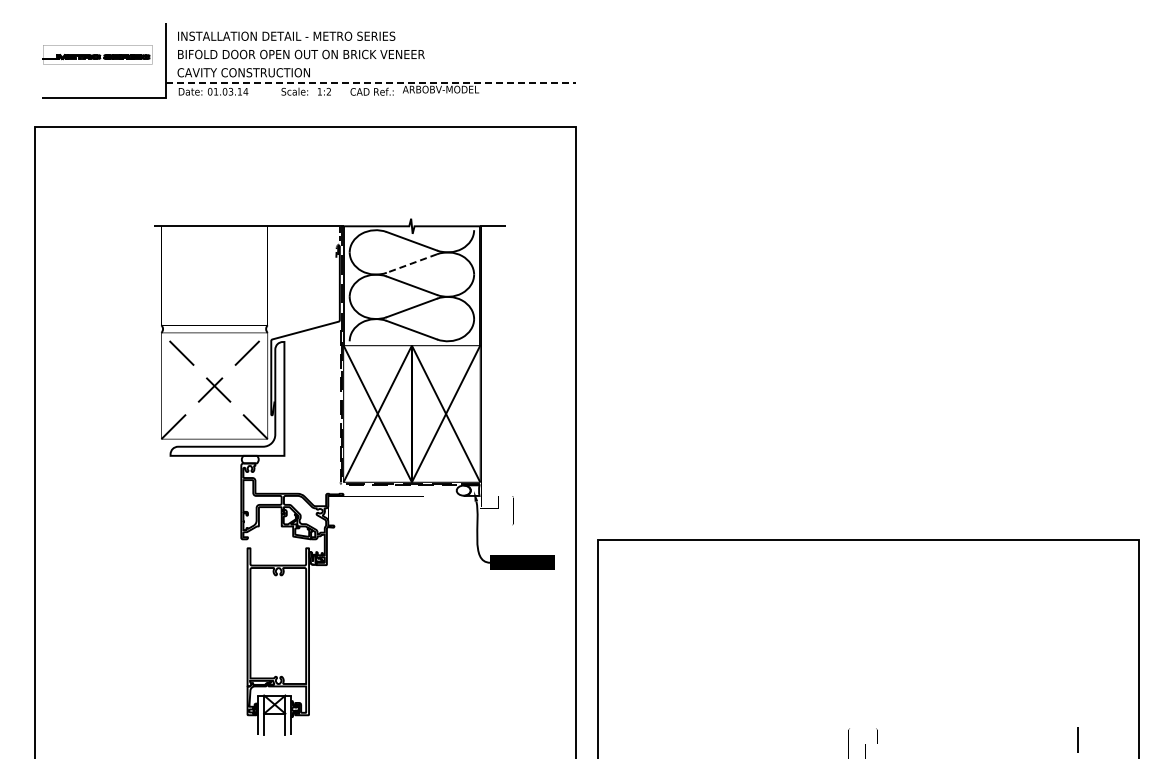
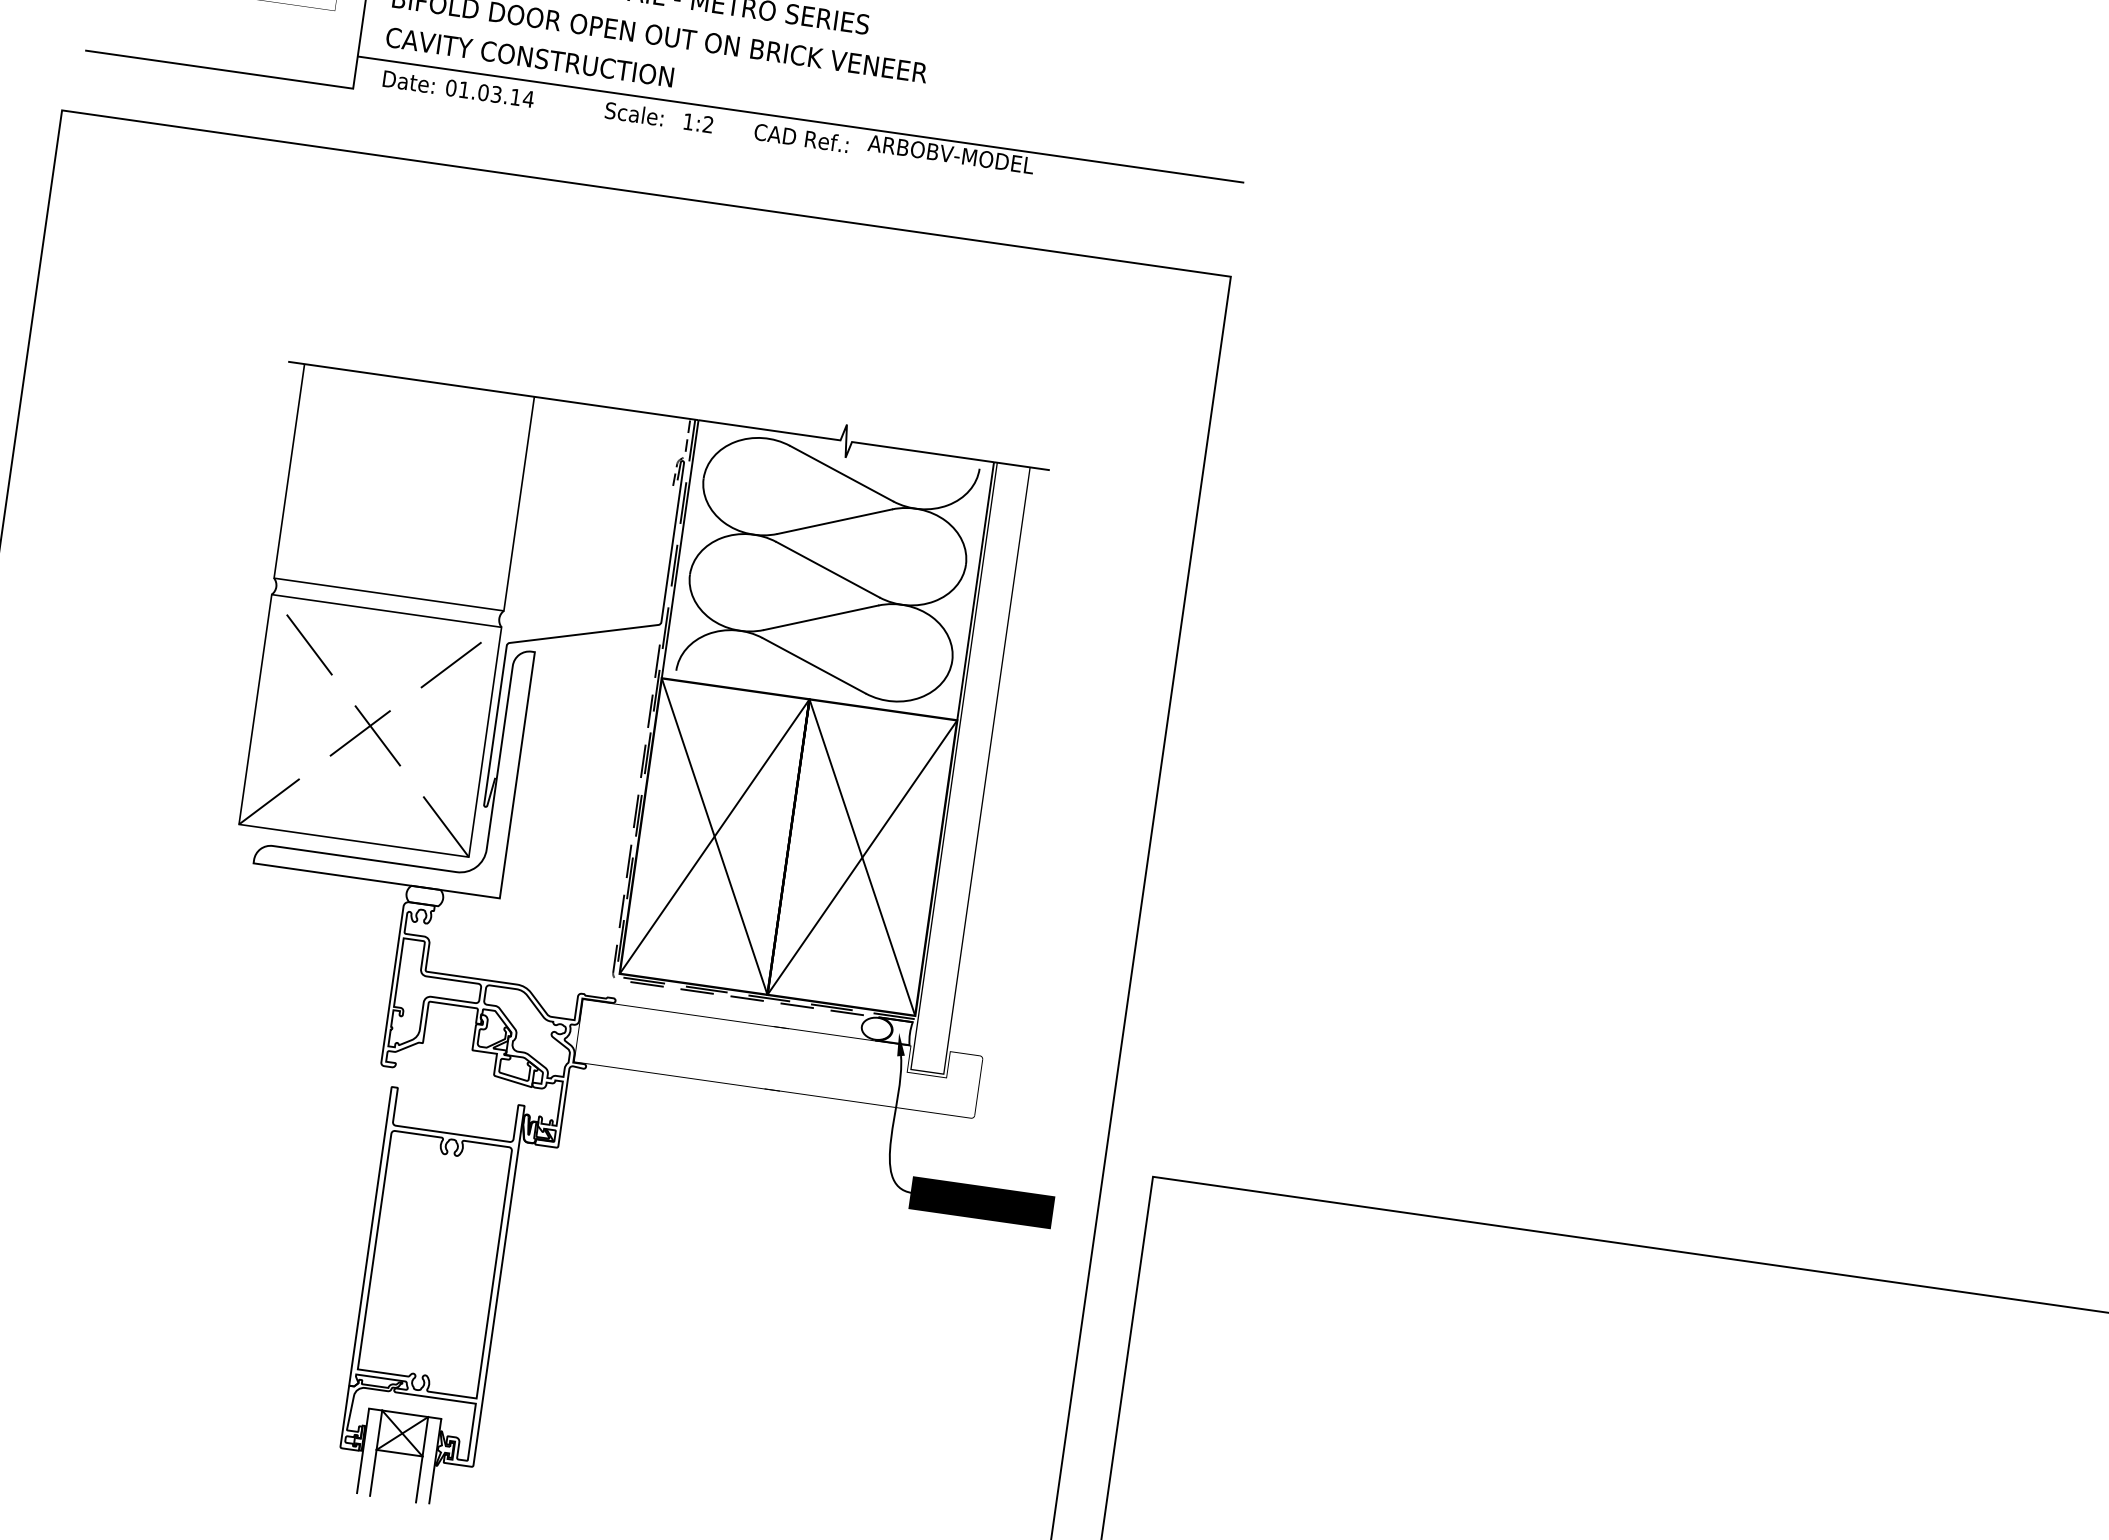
line: (370, 83) -> (800, 119), dashed -> solid
line: (411, 263) -> (833, 521), dashed -> solid

